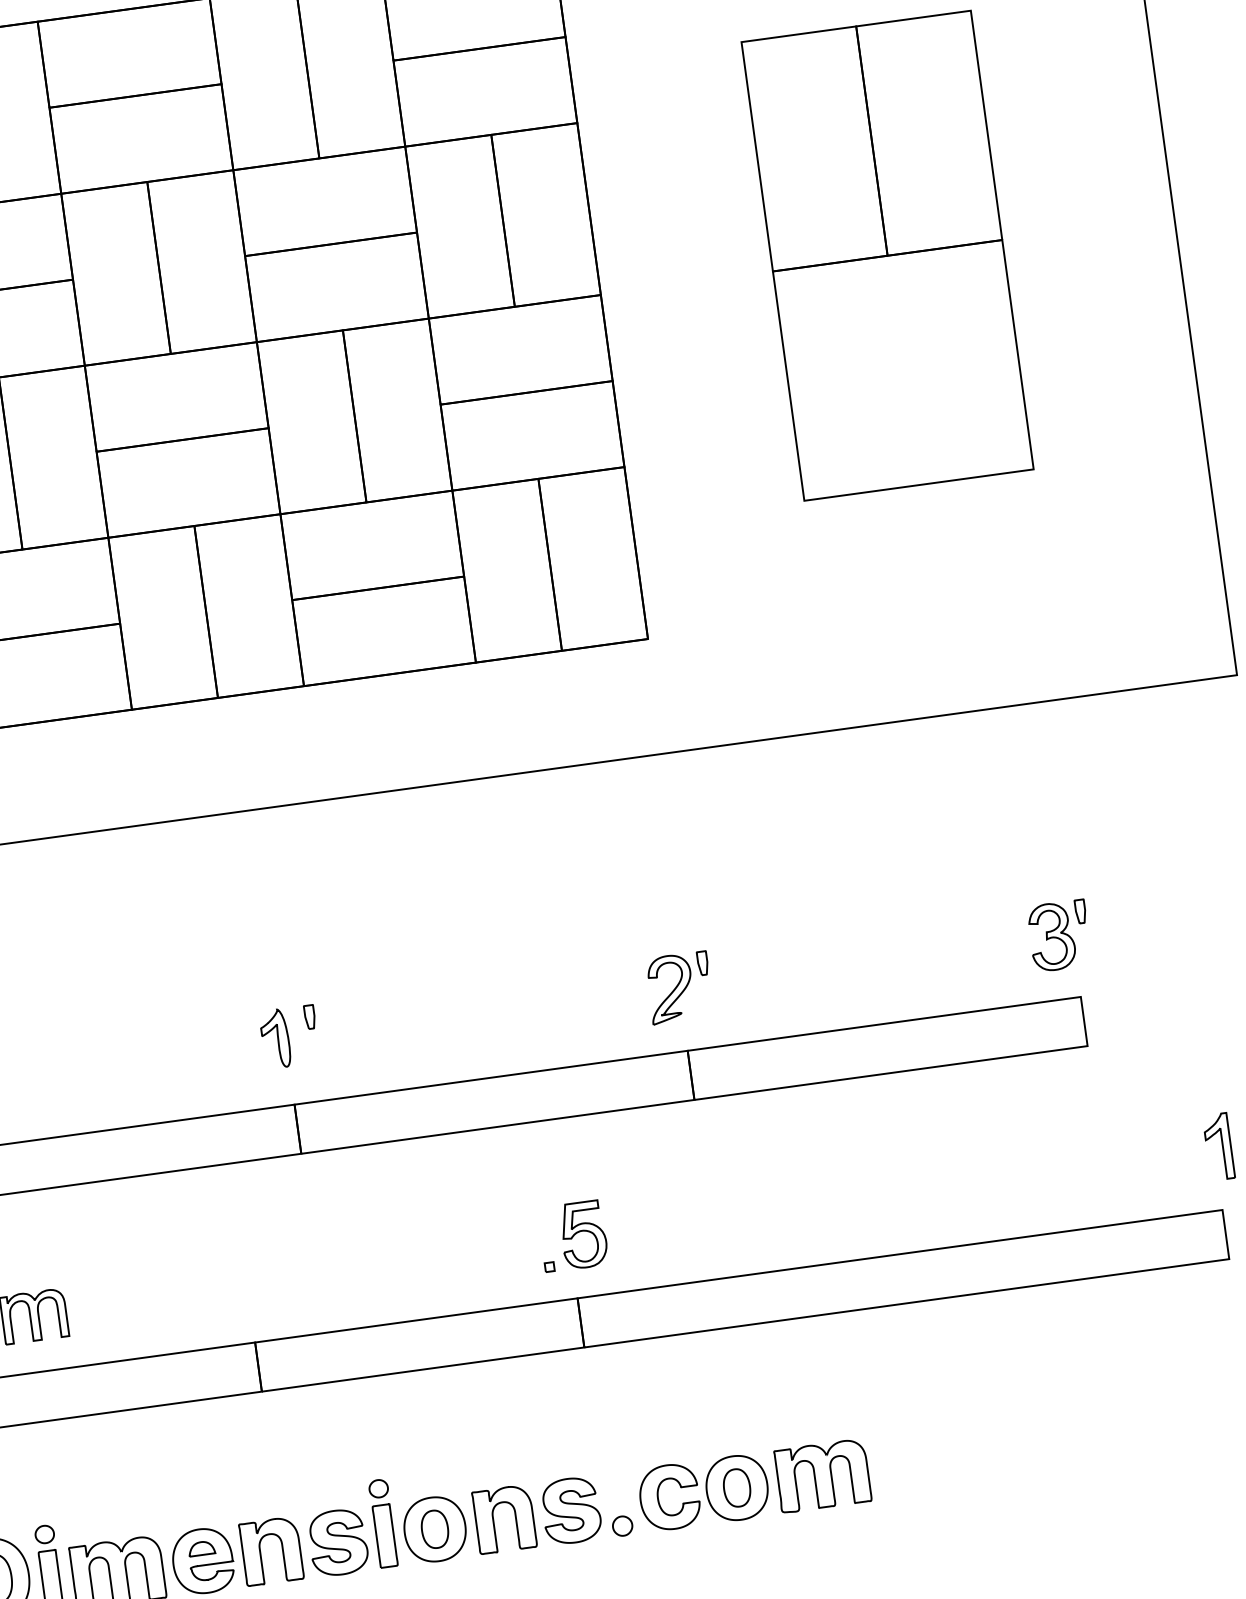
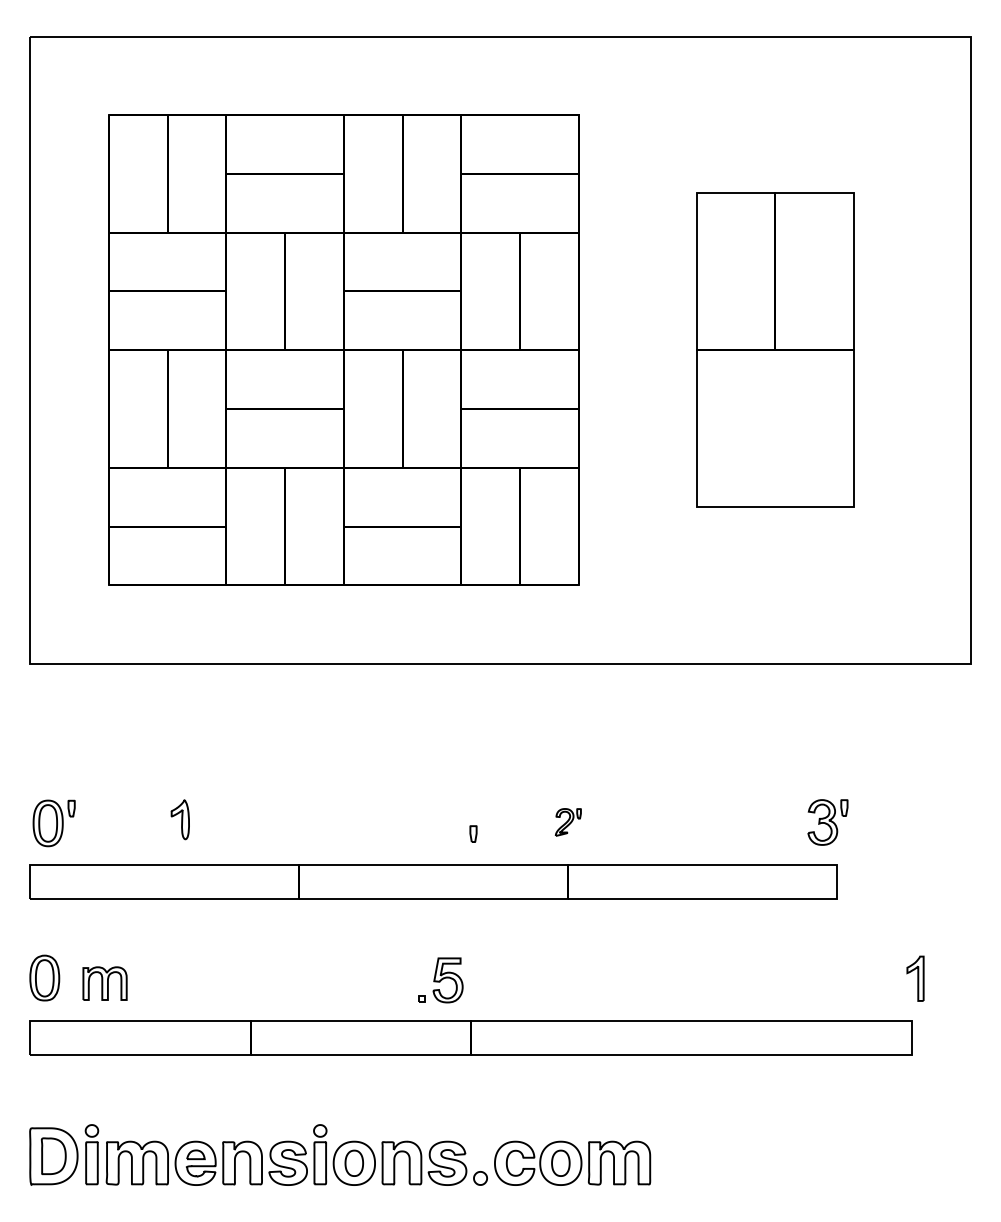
part: (679, 987) -> (568, 822), size x0.6
part: (309, 1016) -> (473, 833), moved
part: (274, 1039) -> (179, 819), moved
part: (572, 1236) -> (440, 980), moved

